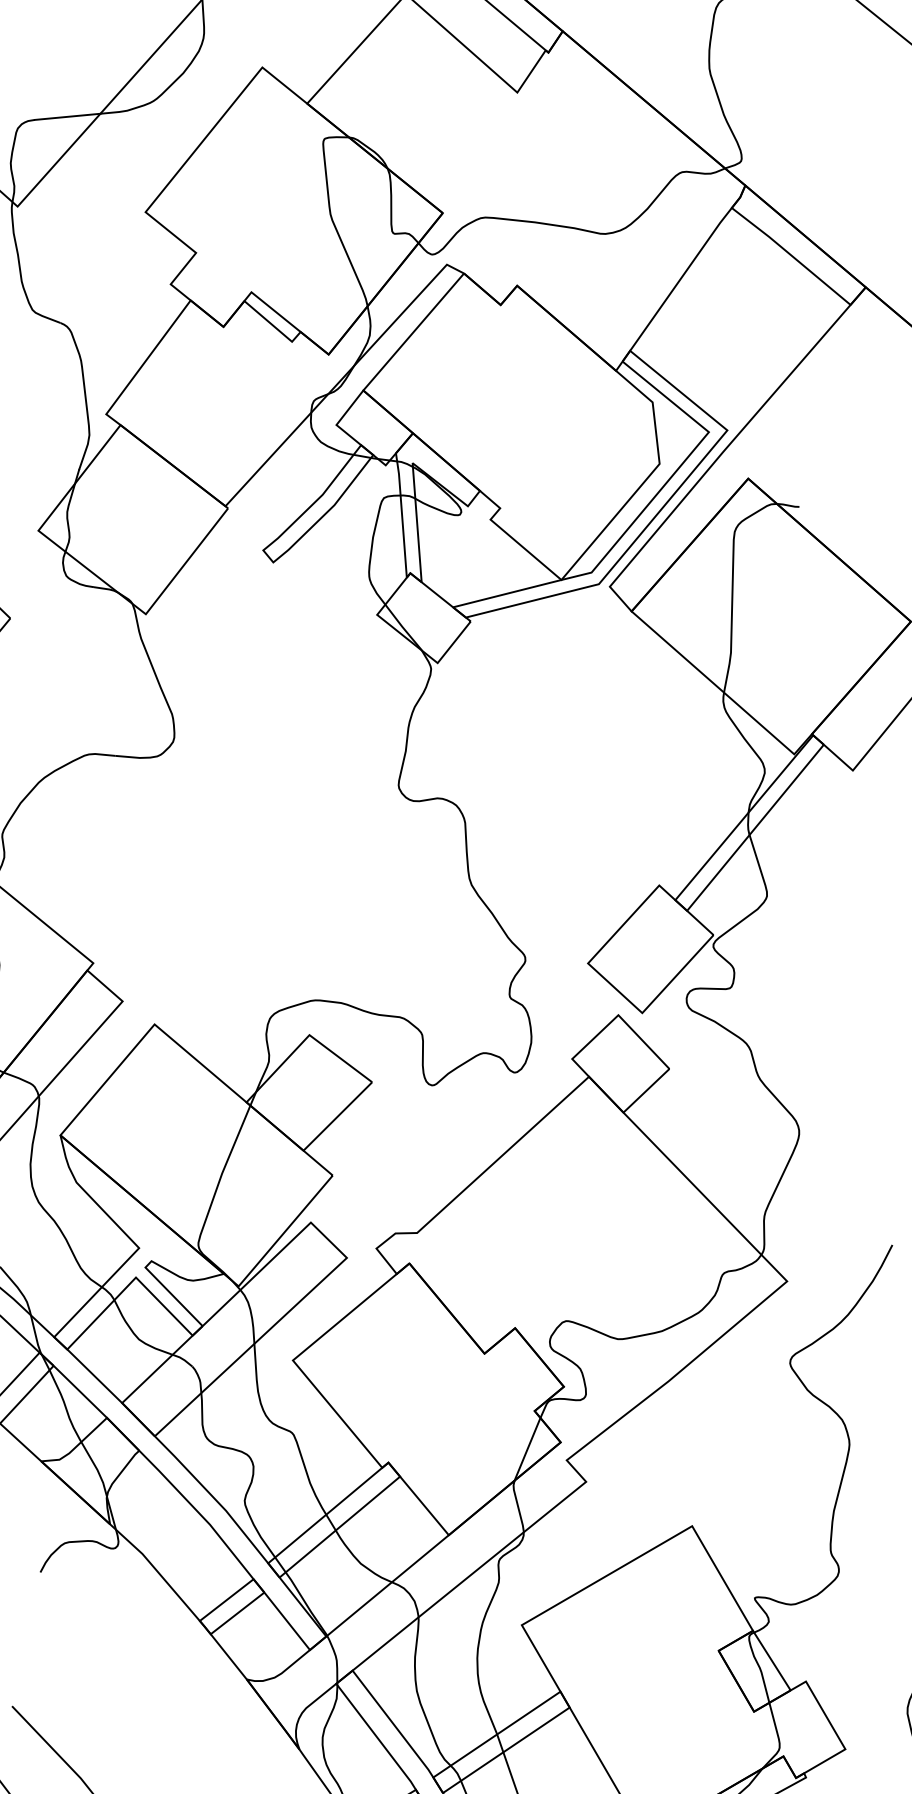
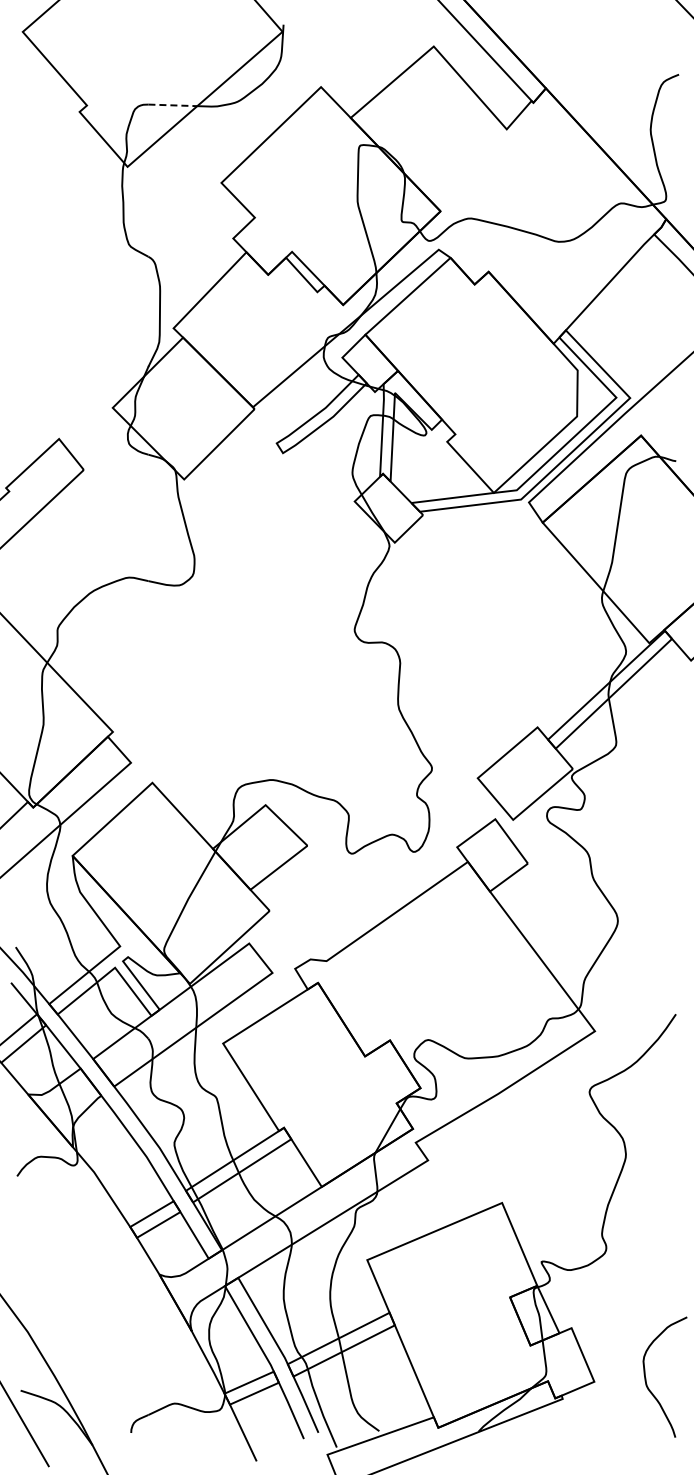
line: (68, 116) -> (173, 105), solid -> dashed

